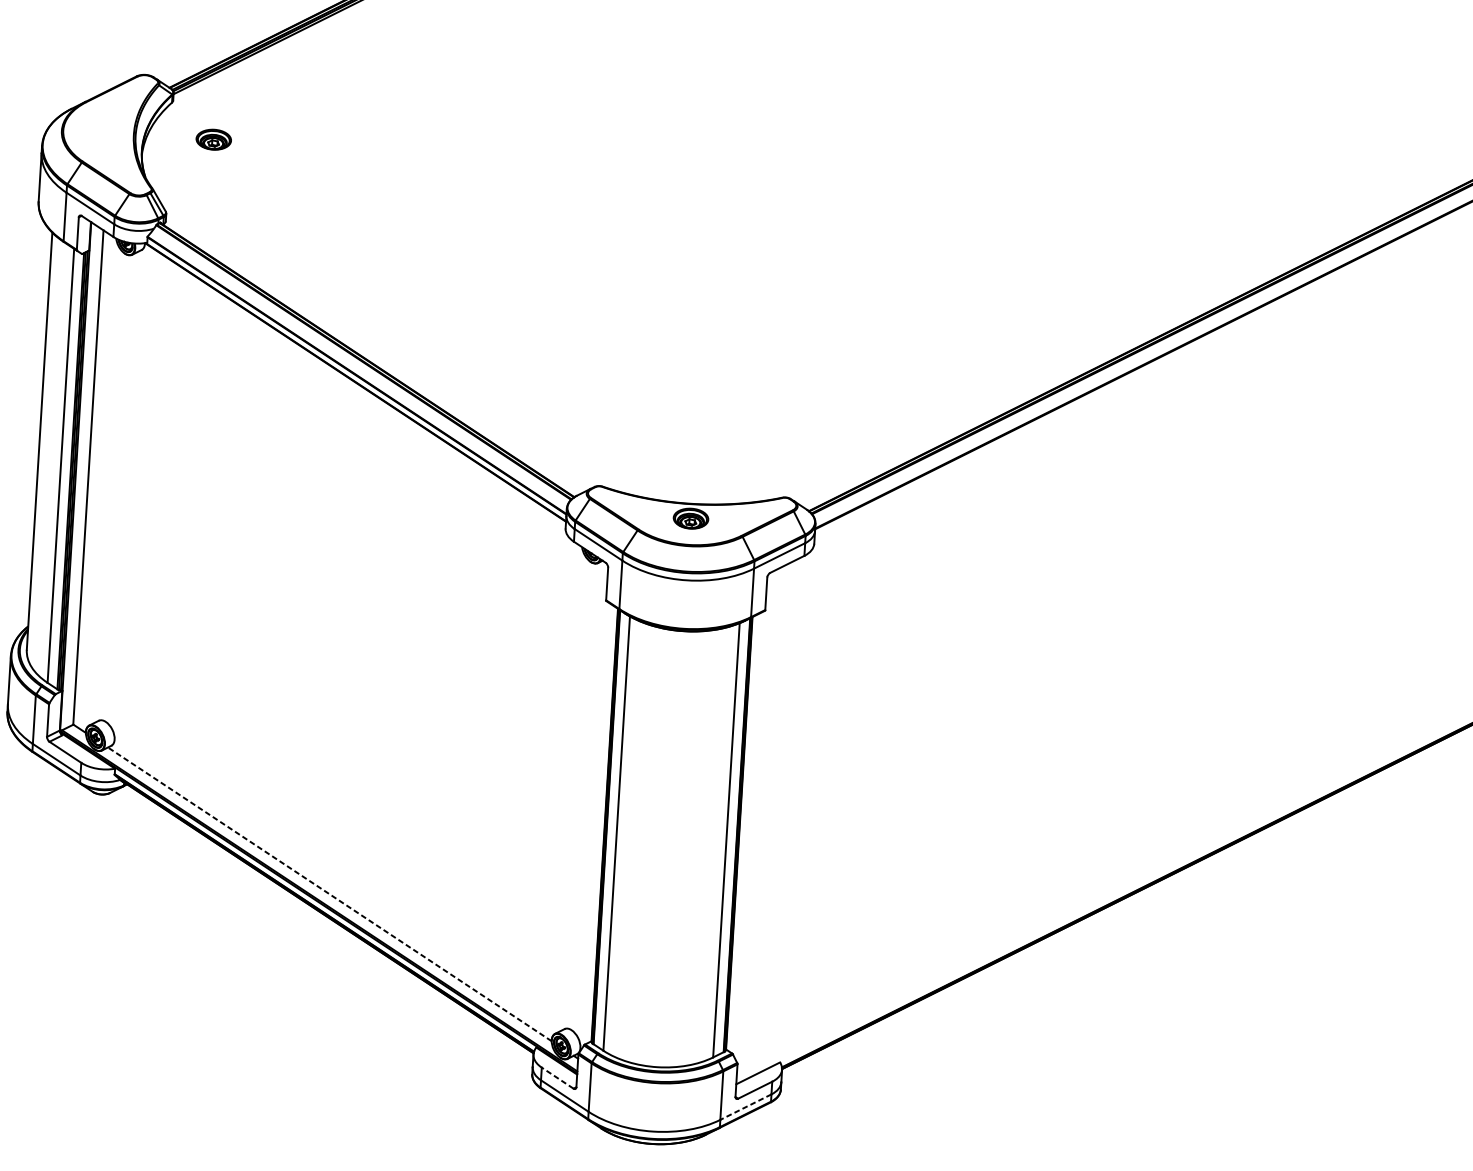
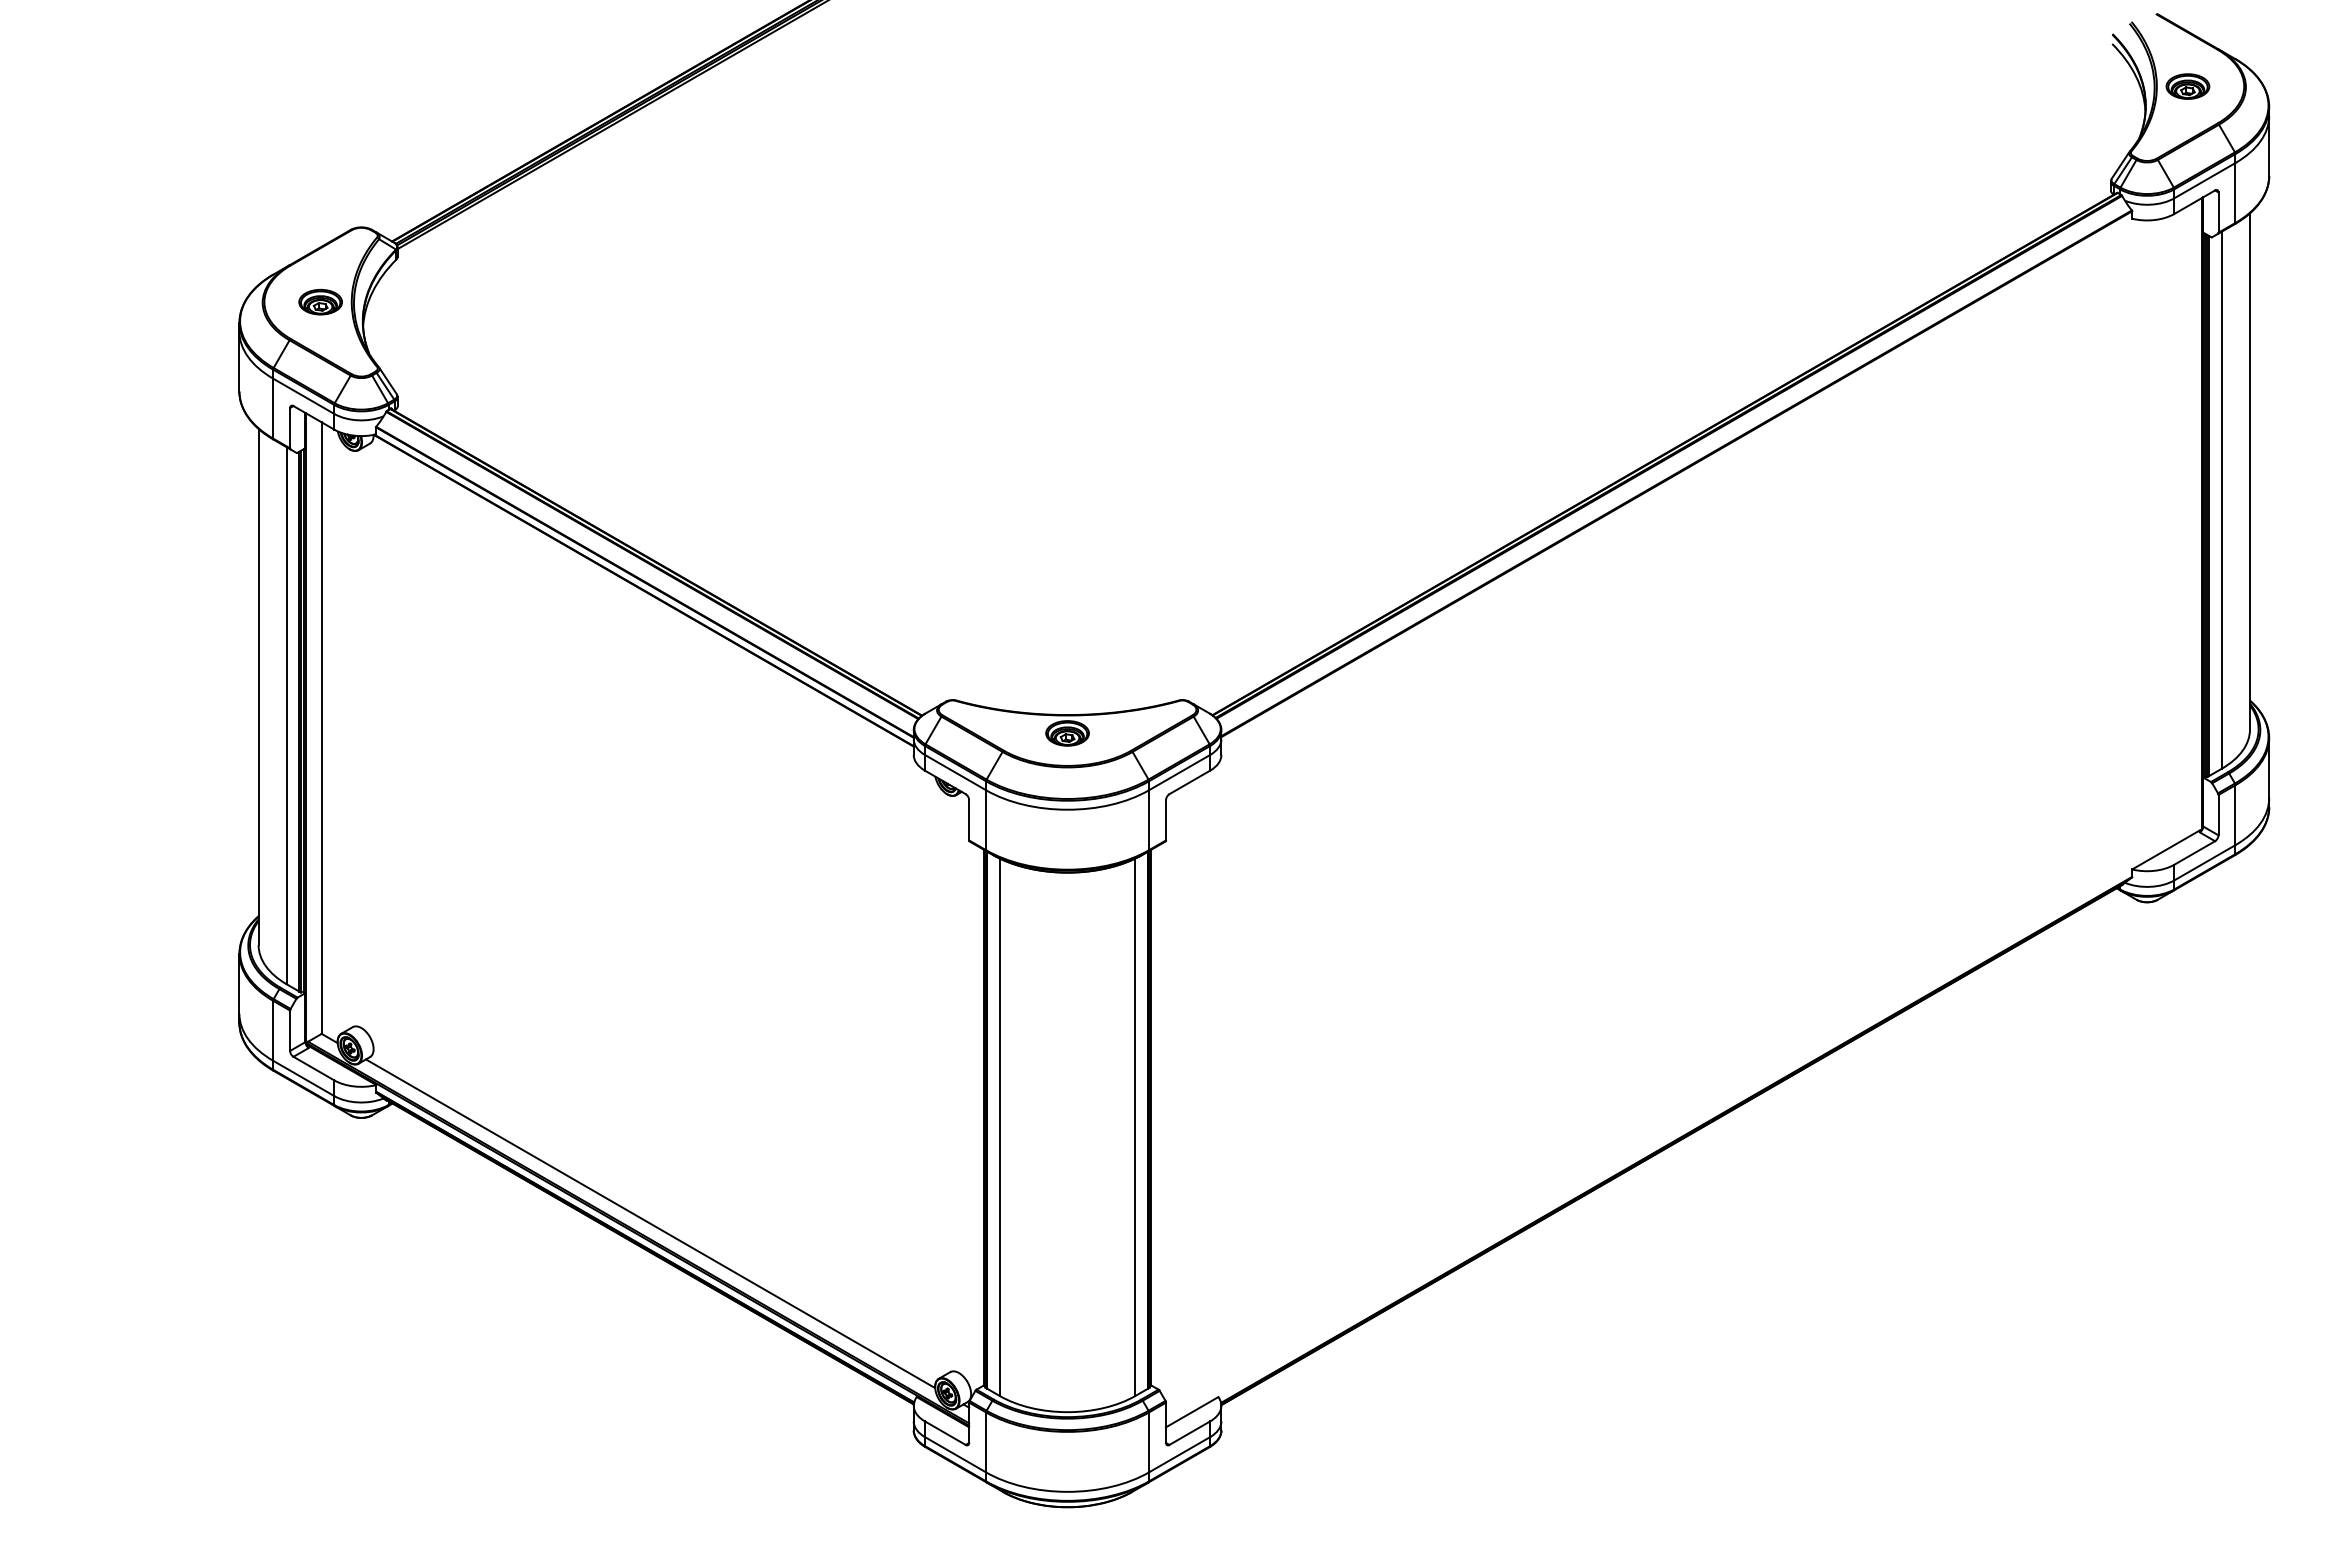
part: (213, 139) -> (320, 301), moved
line: (329, 894) -> (650, 1223), dashed -> solid
line: (557, 1078) -> (945, 1433), dashed -> solid
line: (745, 1106) -> (1179, 1454), dashed -> solid

